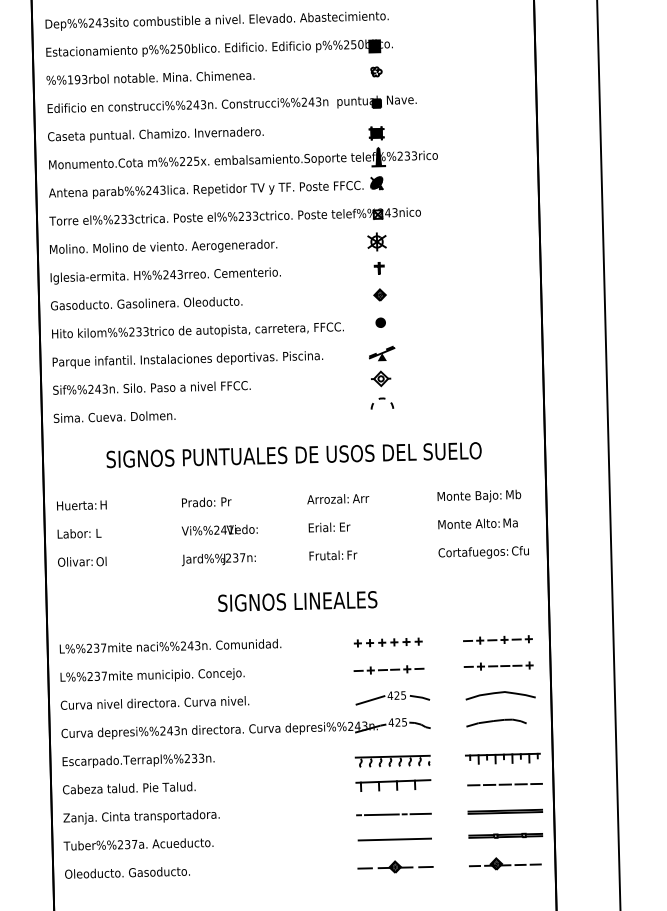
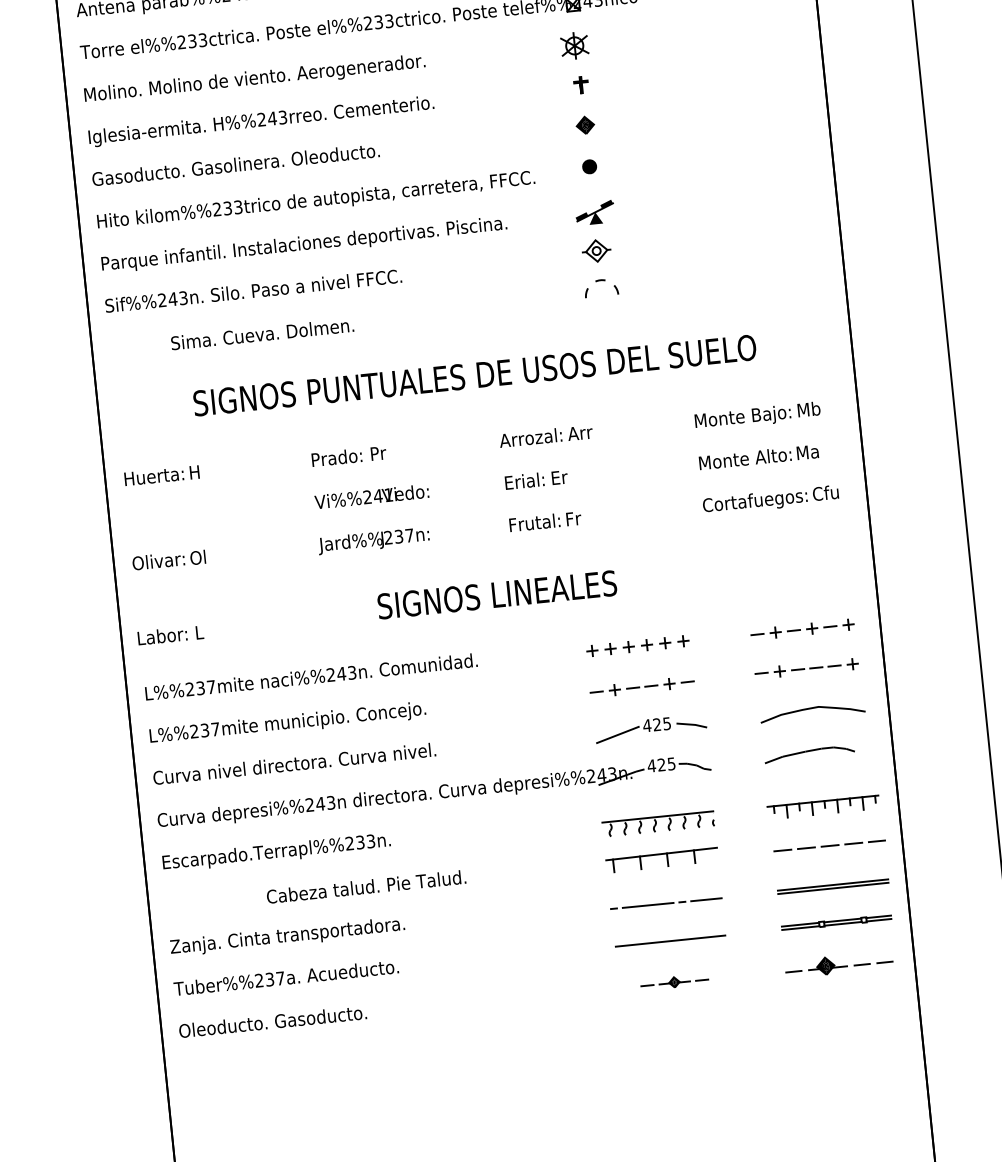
text: (114, 416) -> (262, 333), moved
text: (79, 533) -> (170, 635), moved
text: (129, 787) -> (366, 885), moved
part: (395, 866) -> (674, 981), size x0.6

